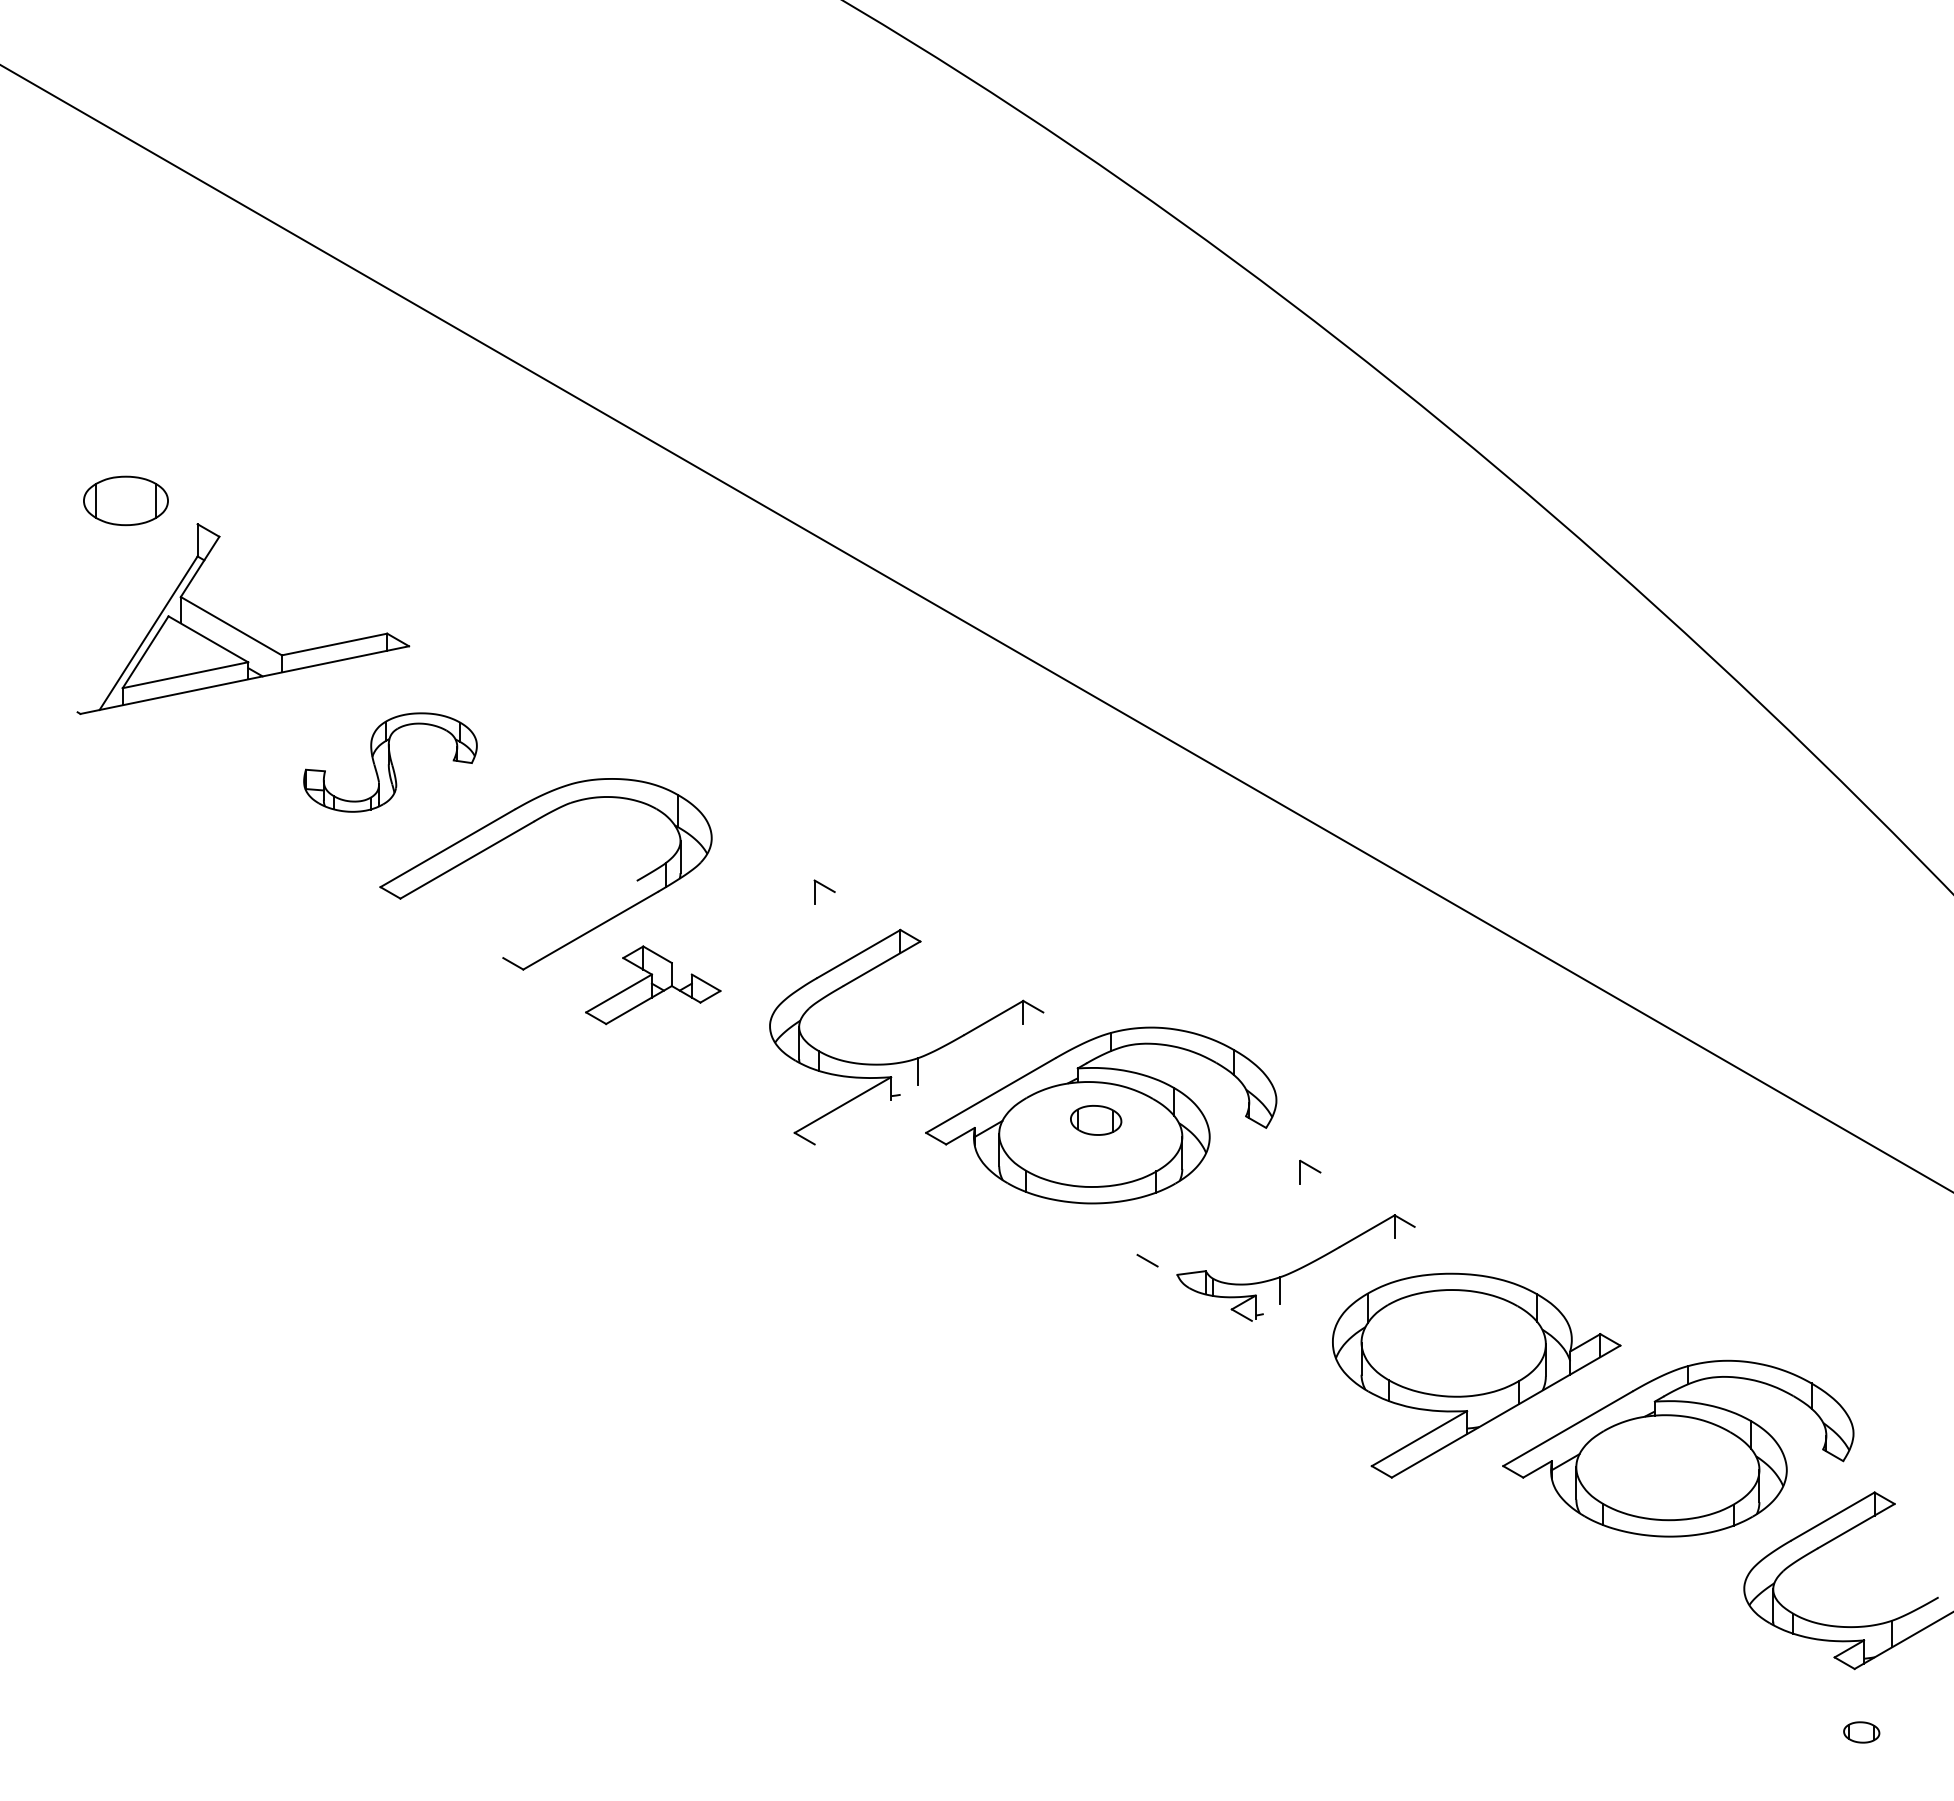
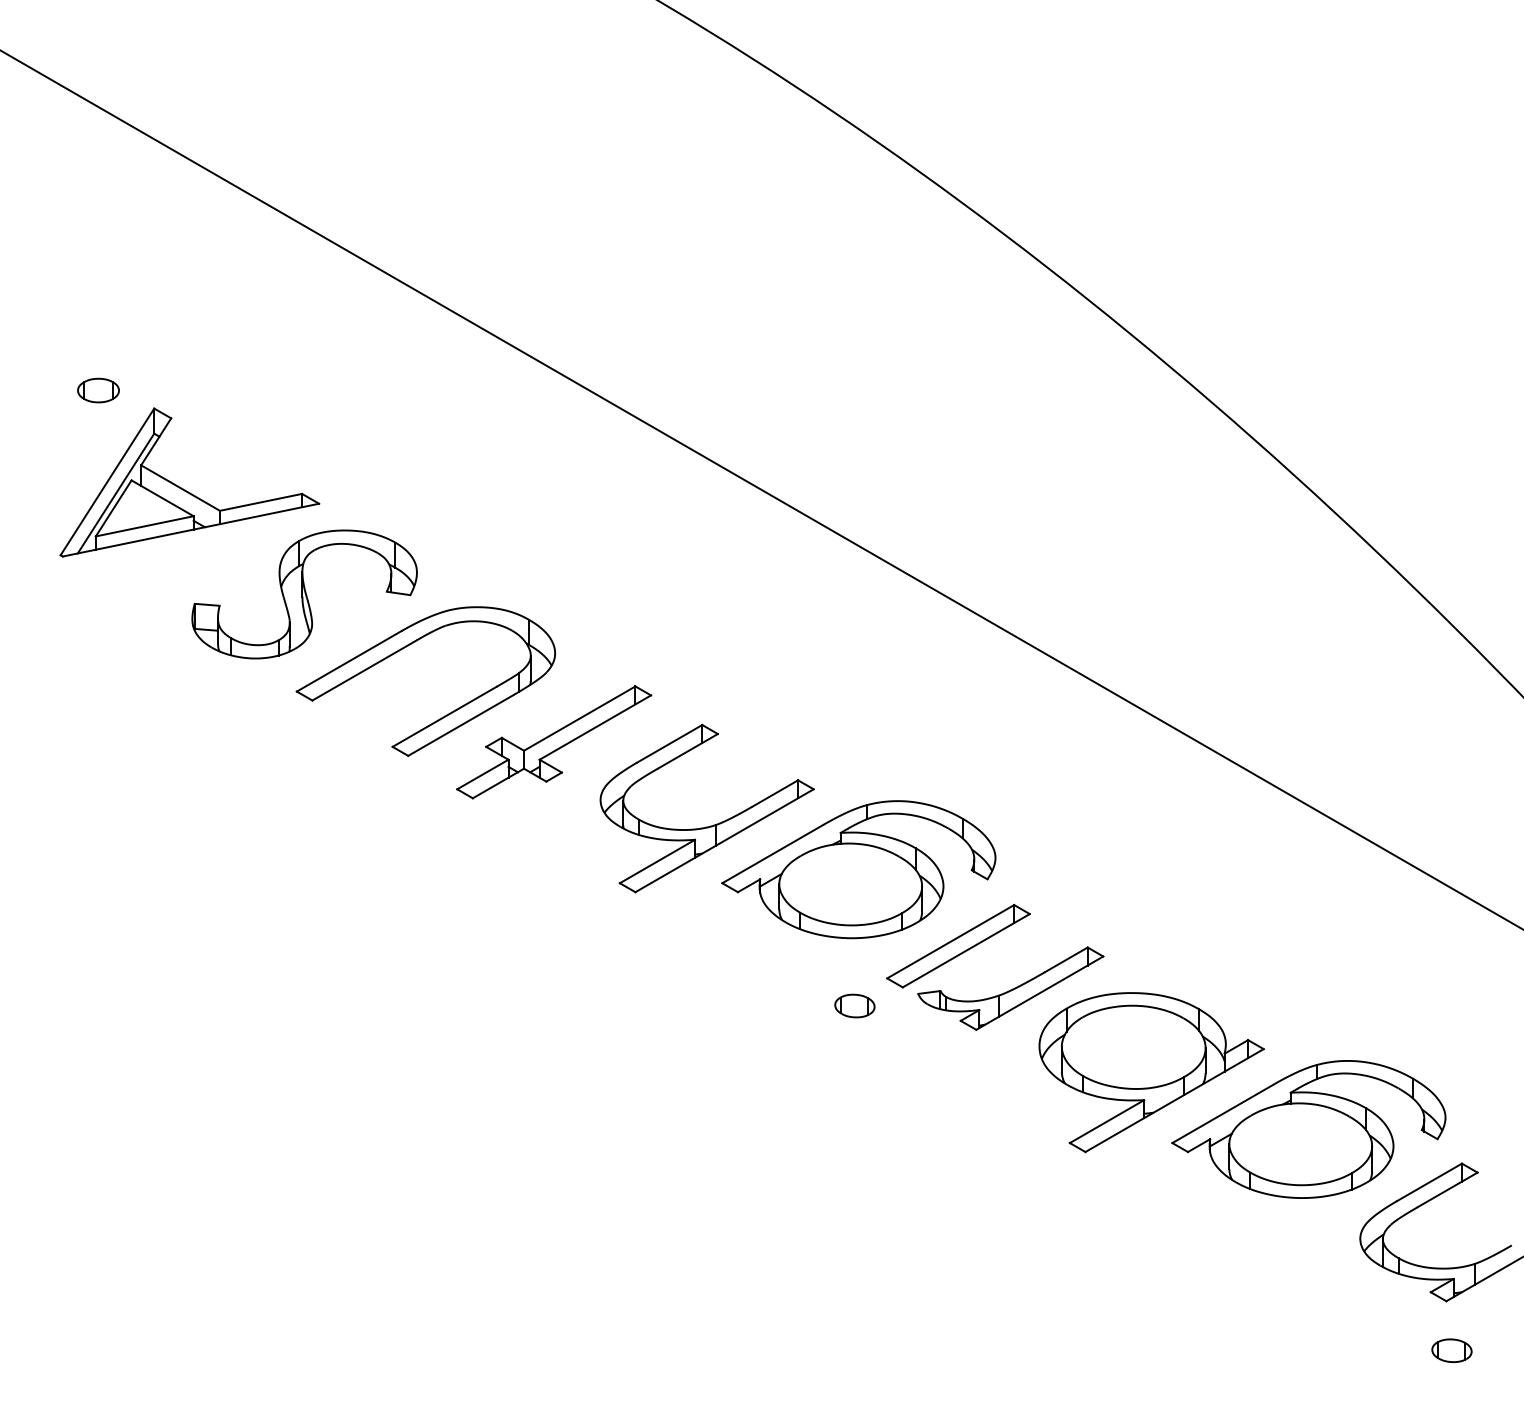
part: (126, 501) -> (98, 390), size x0.62
line: (137, 618) -> (107, 482), added
part: (390, 762) -> (304, 594), size x1.67
line: (569, 919) -> (444, 716), added
line: (742, 921) -> (579, 718), added
line: (762, 933) -> (594, 727), added
line: (928, 1078) -> (724, 840), added
part: (1096, 1120) -> (855, 1006), moved
line: (1218, 1207) -> (950, 941), added
line: (1238, 1219) -> (965, 950), added
line: (1332, 1273) -> (1039, 992), added
part: (1861, 1732) -> (1451, 1350), size x1.43

